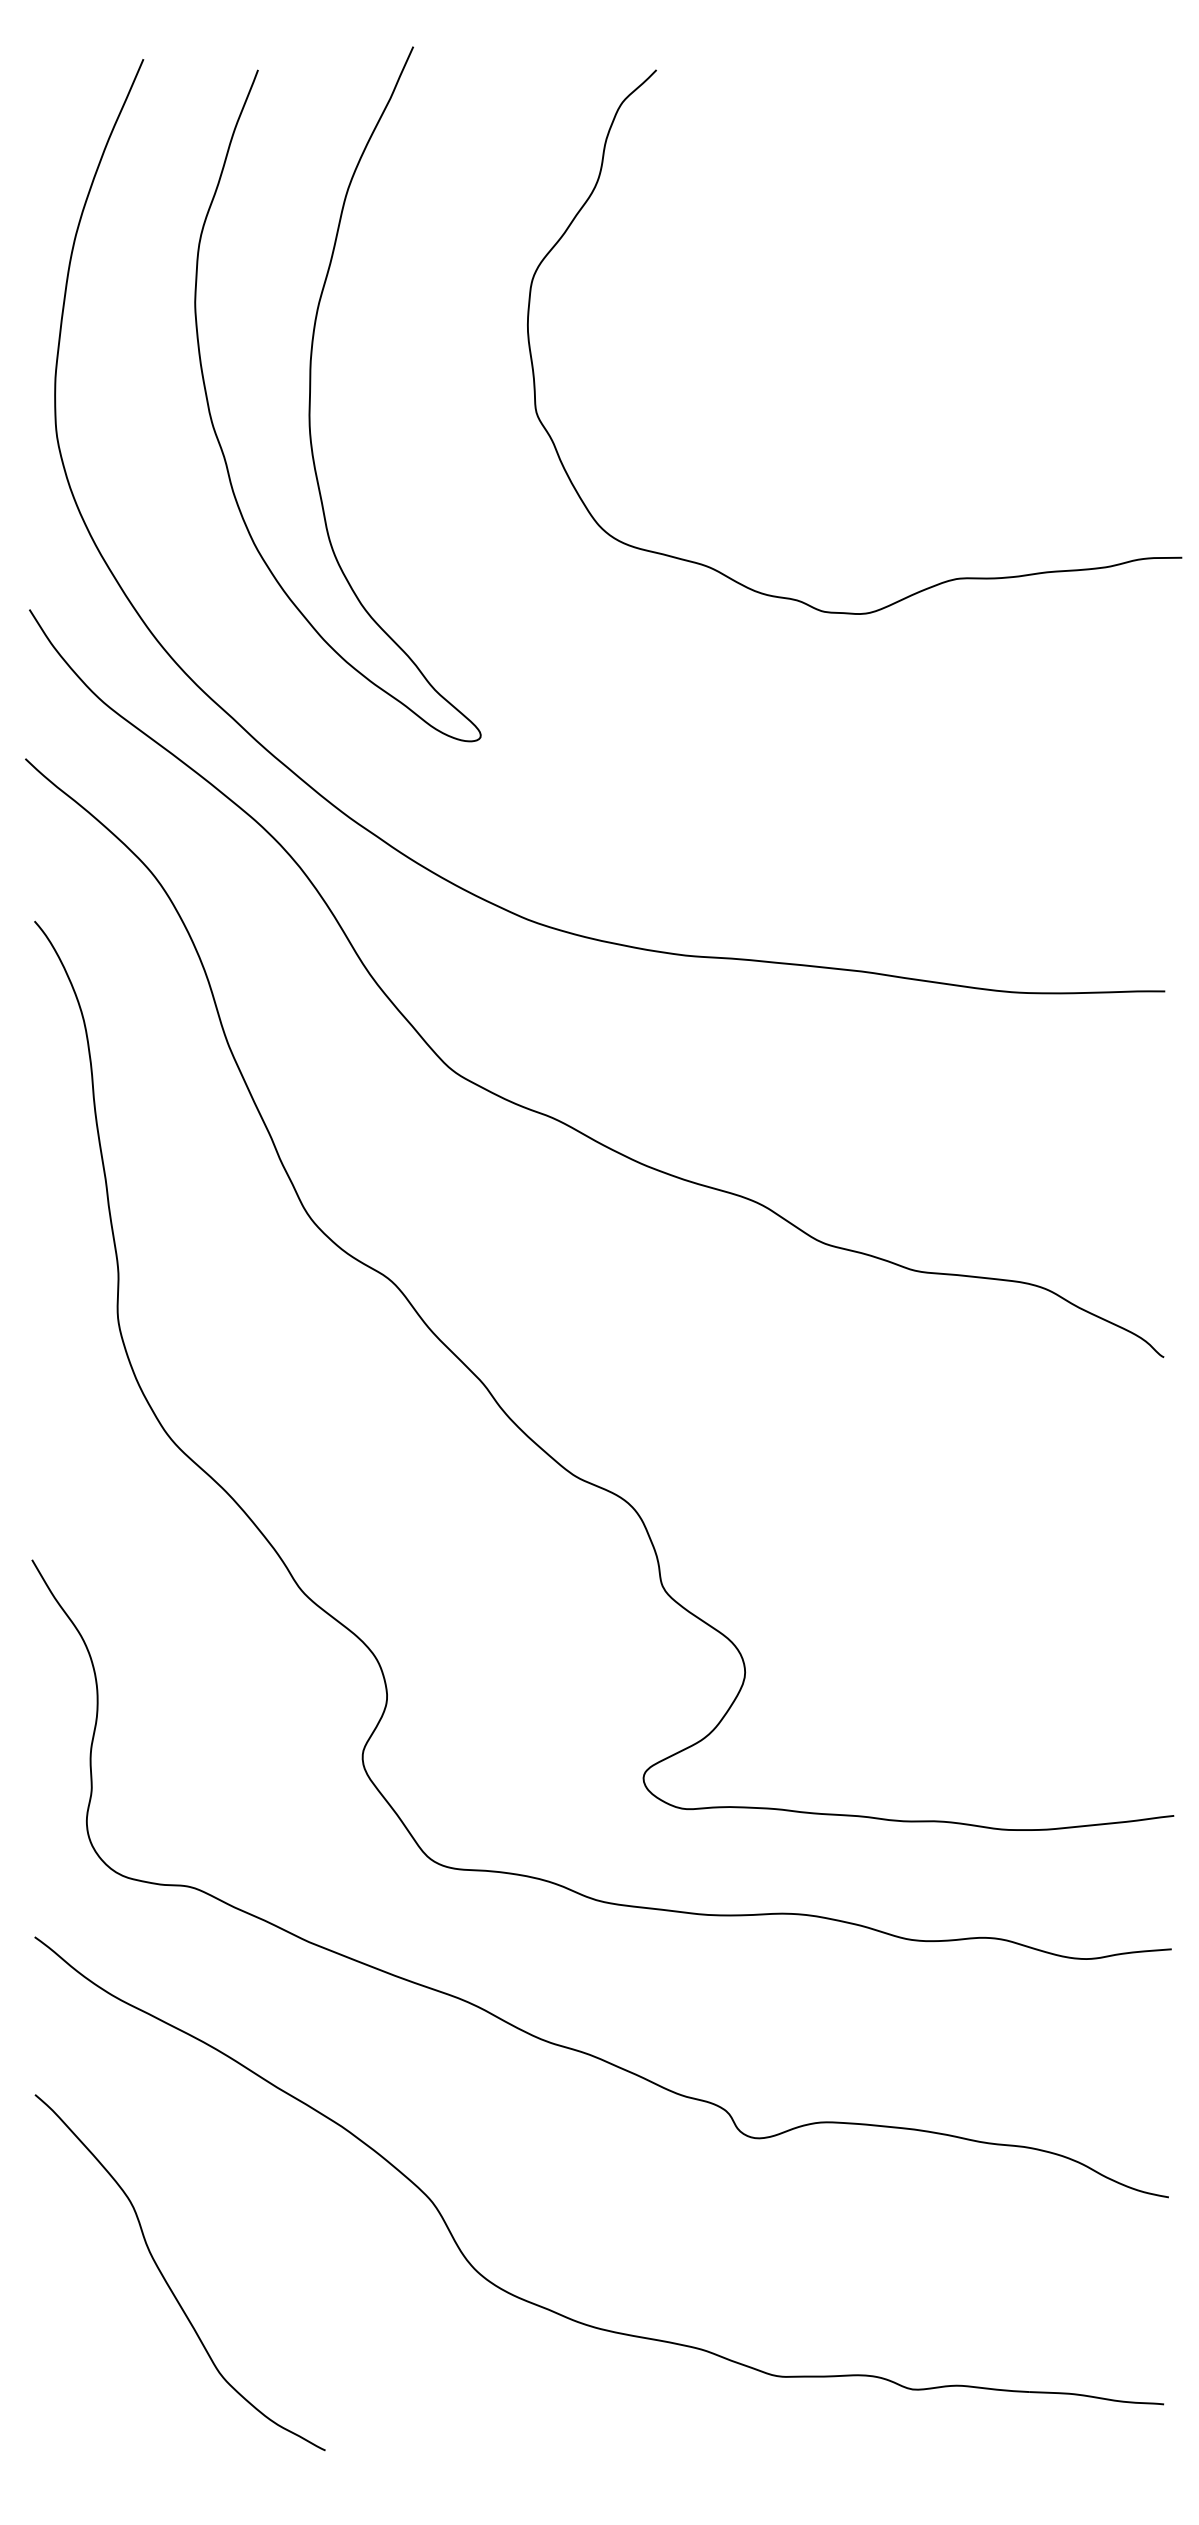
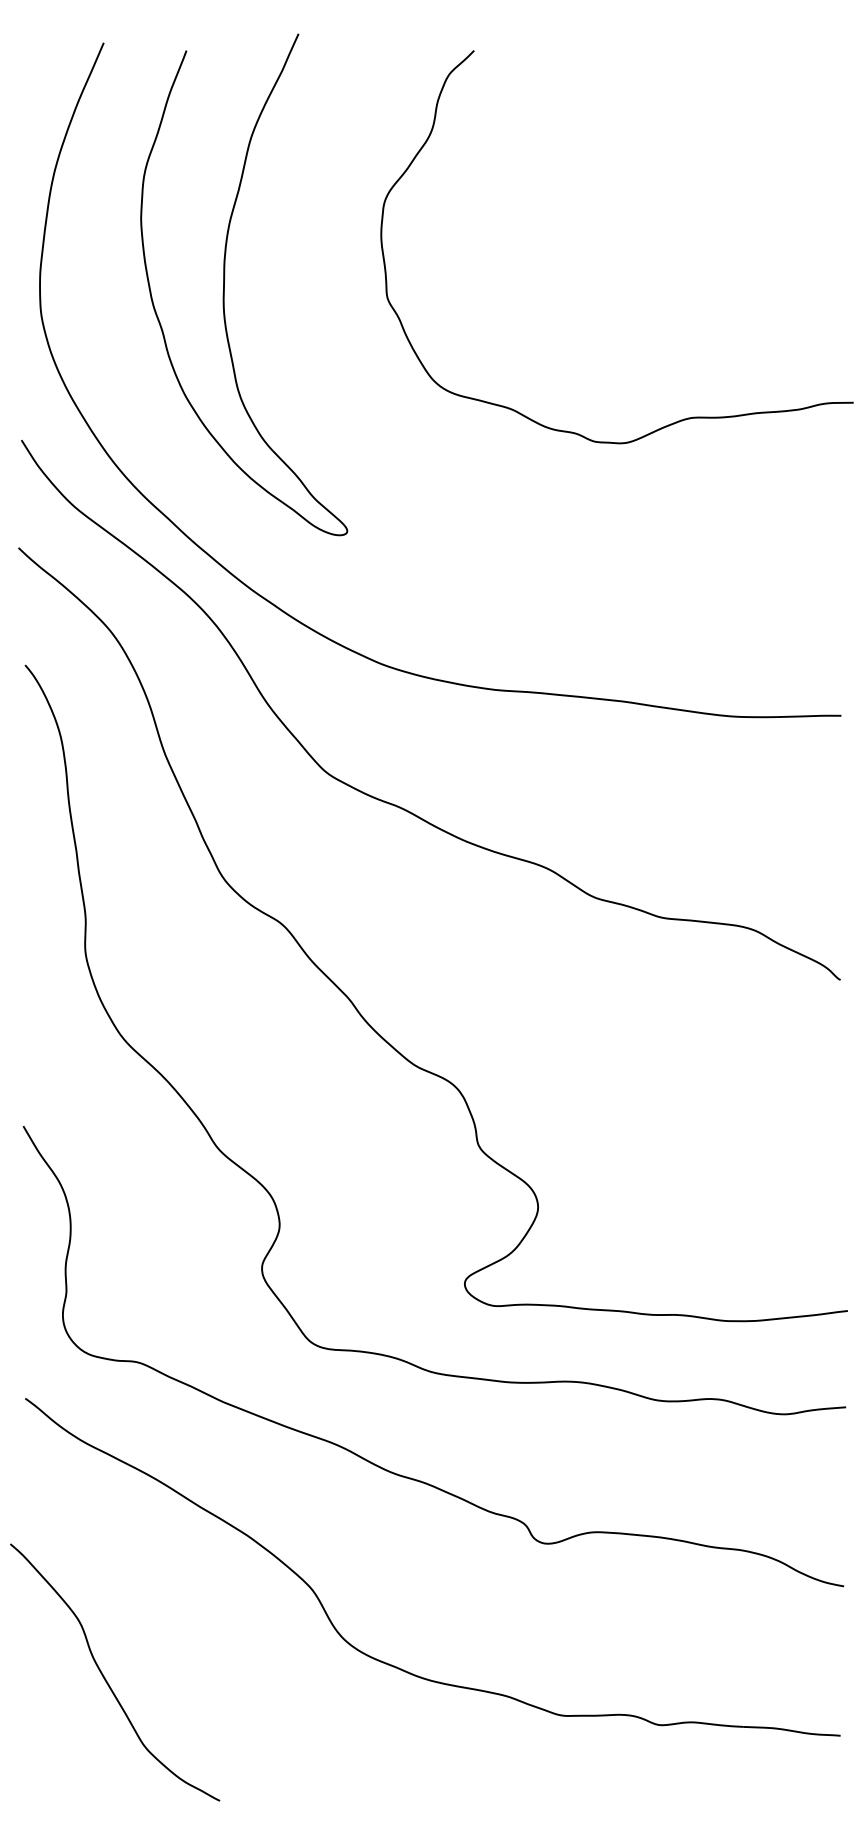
curve: (165, 2278) -> (104, 1676), moved

